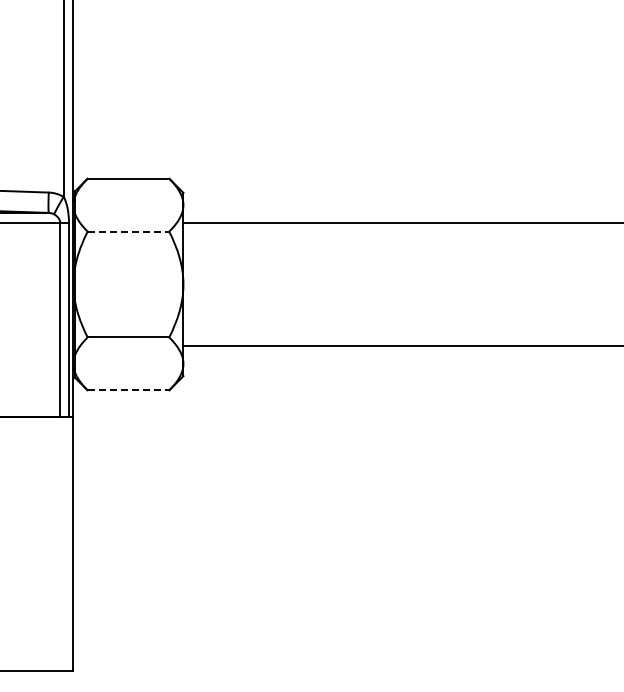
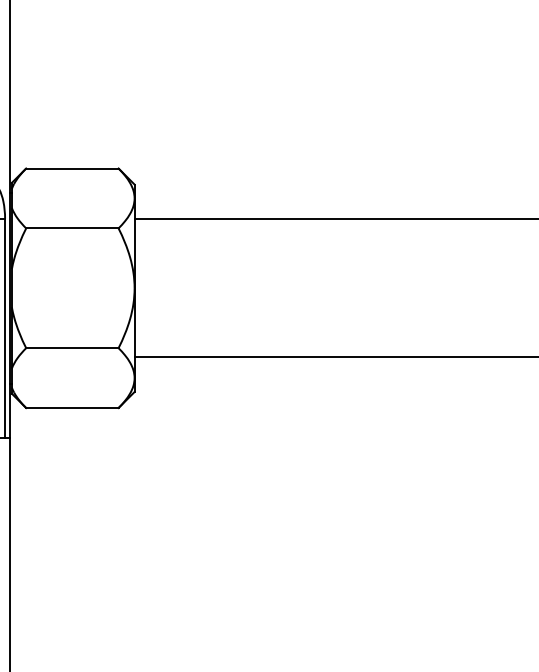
line: (128, 231) -> (72, 228), dashed -> solid
line: (128, 390) -> (72, 408), dashed -> solid

